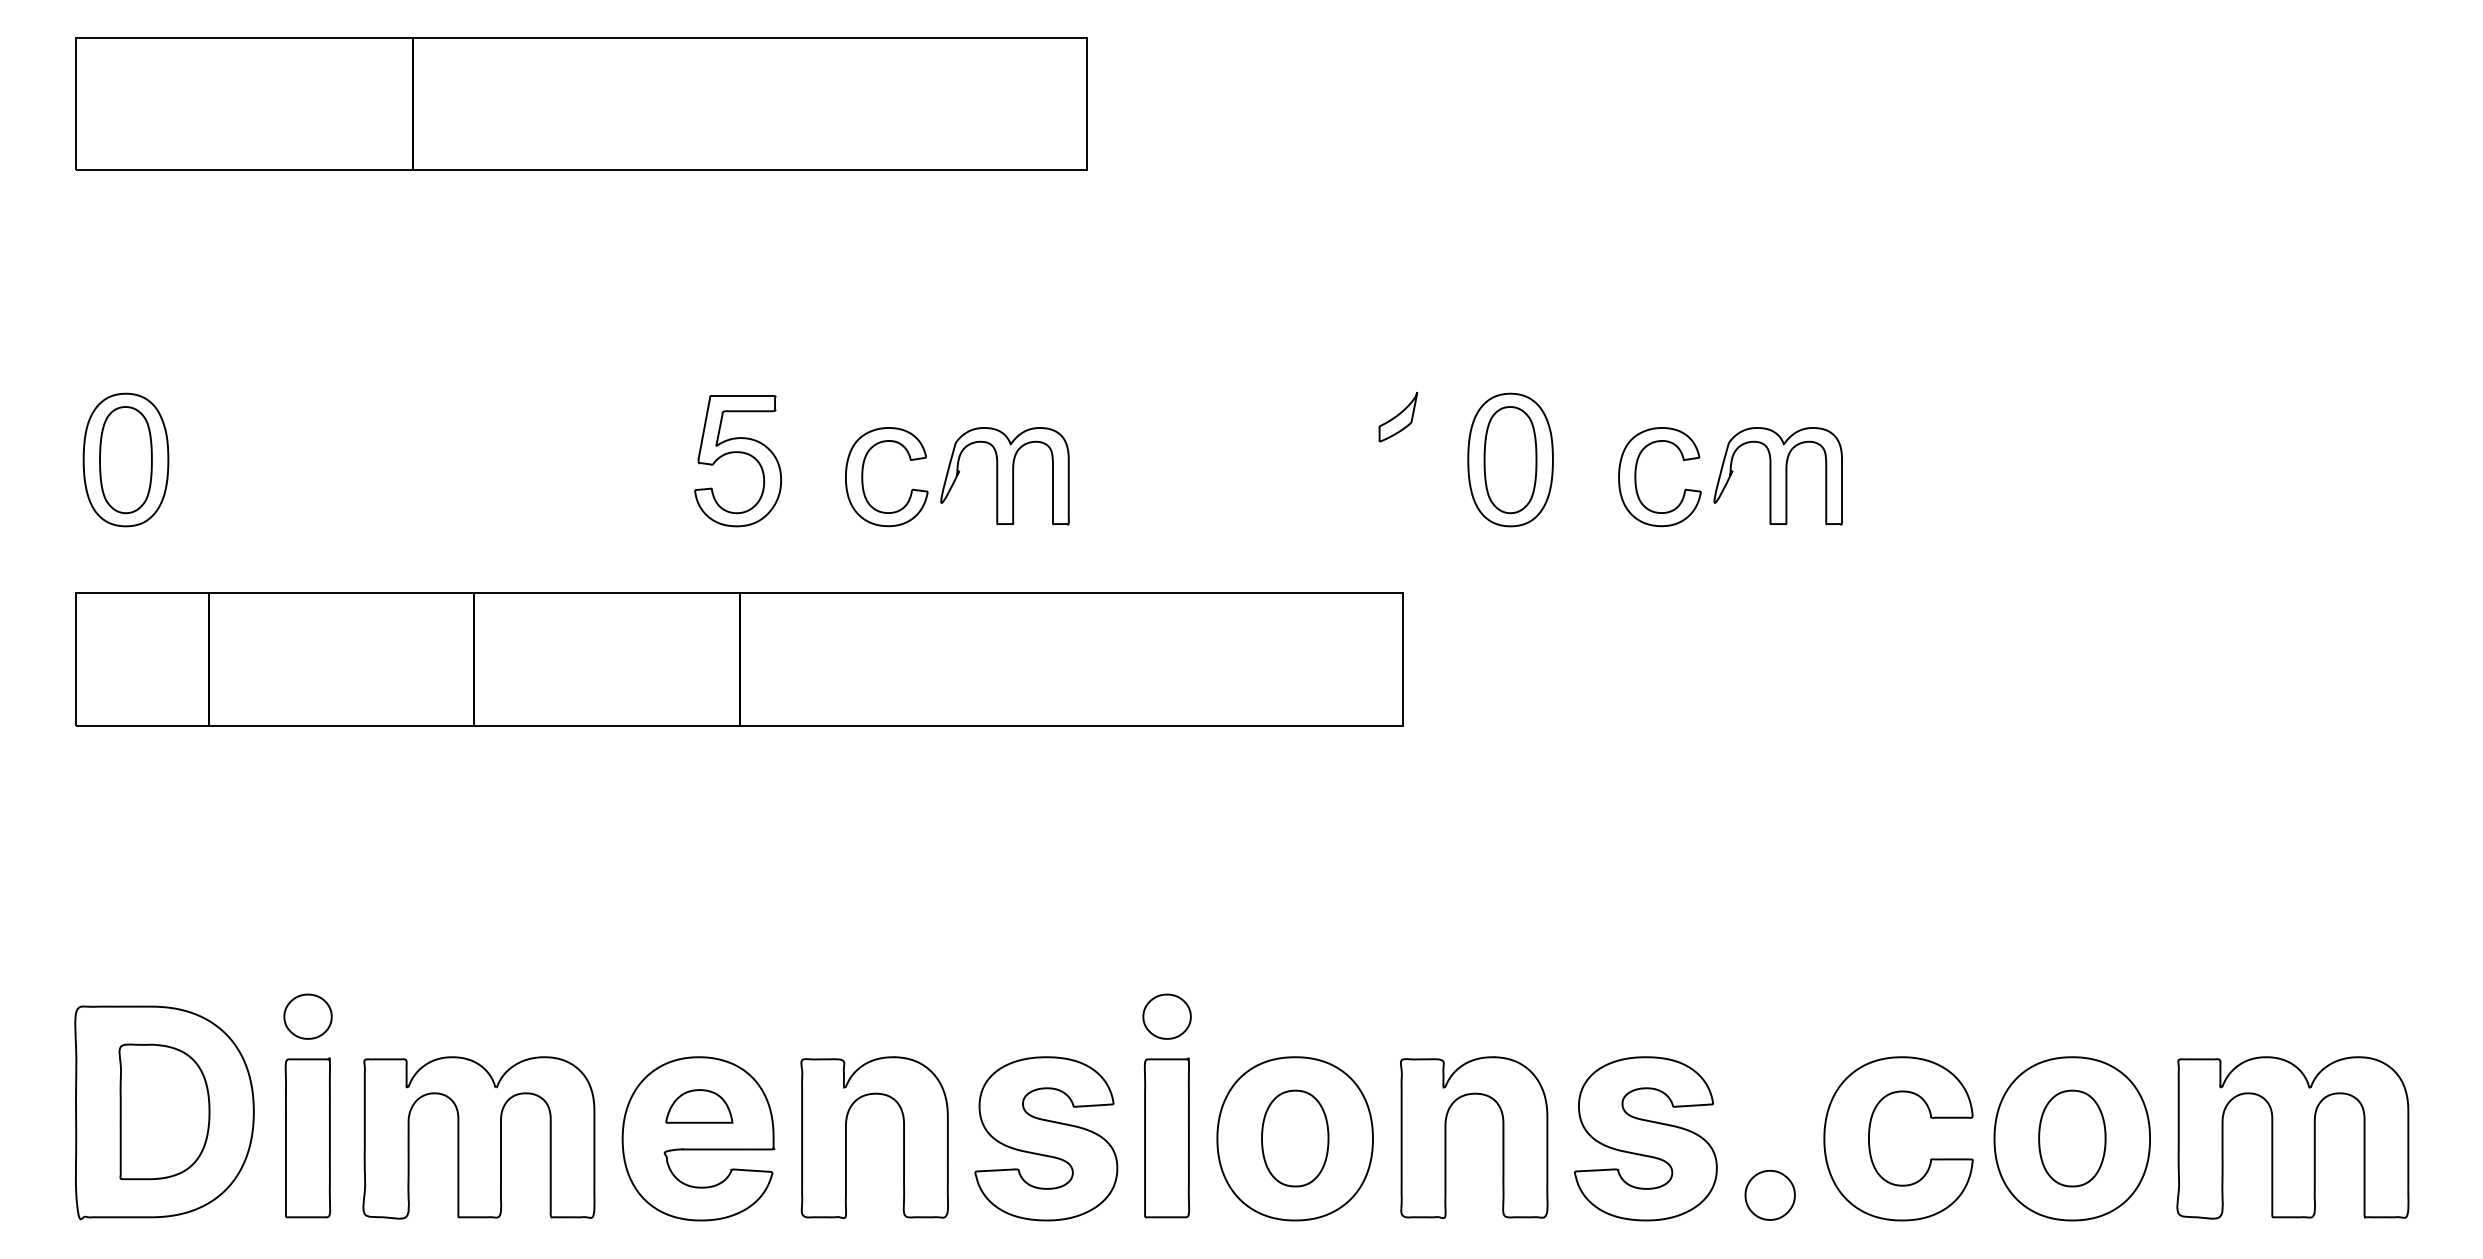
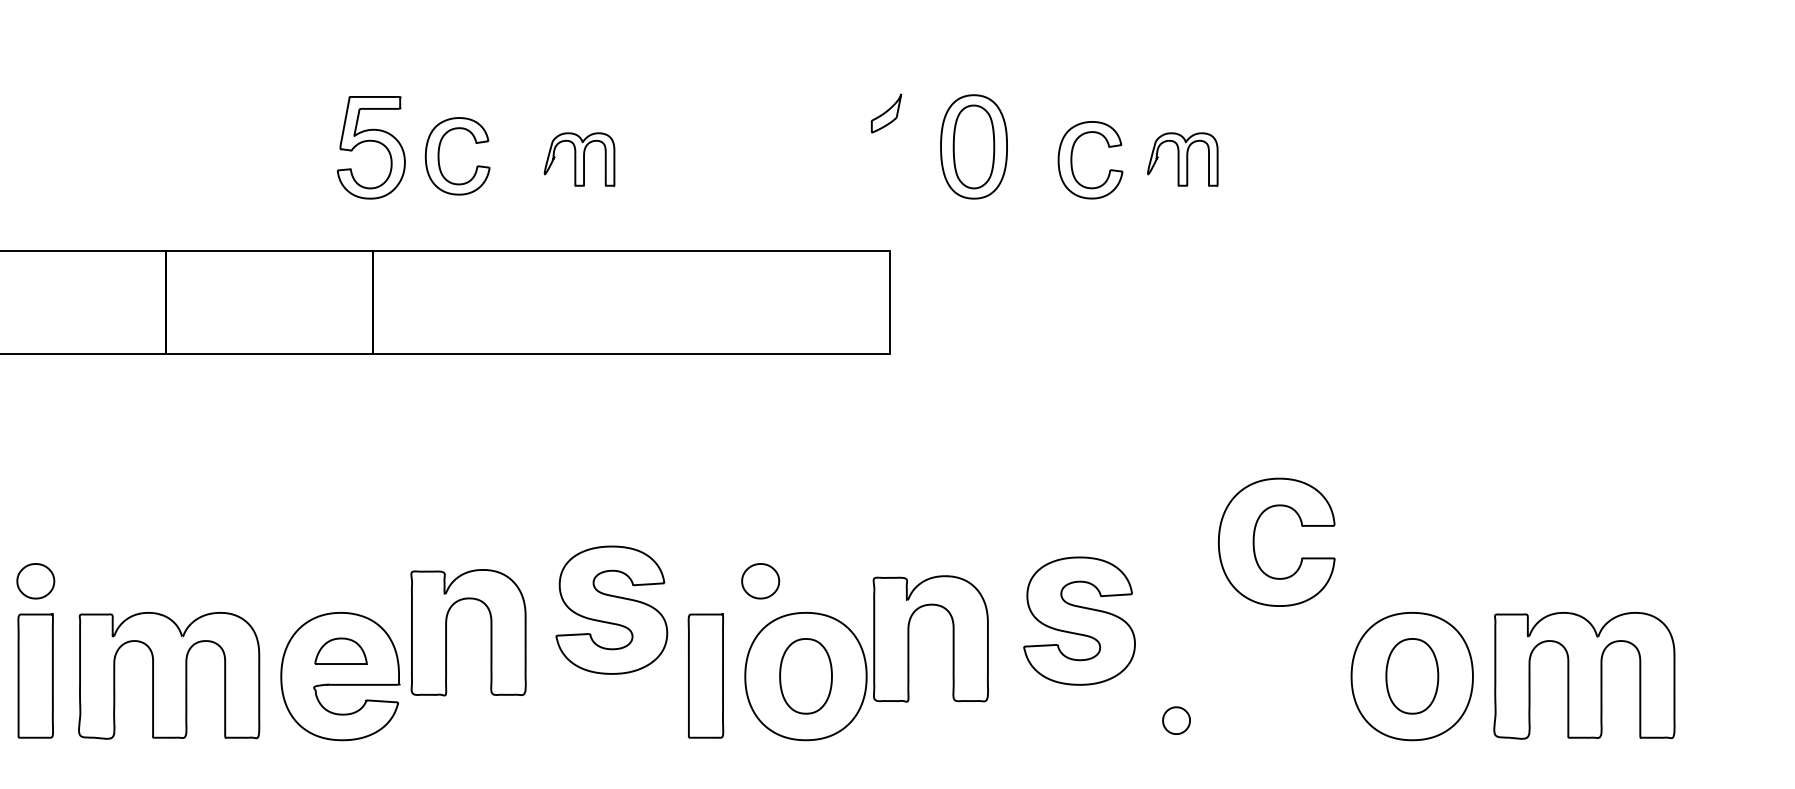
part: (1004, 476) -> (579, 159), size x0.7
part: (1777, 476) -> (1182, 159), size x0.7
part: (863, 477) -> (439, 156), moved
part: (1166, 1016) -> (760, 581), moved
part: (846, 1137) -> (446, 632), moved
part: (1446, 1137) -> (909, 638), moved
part: (1046, 1138) -> (611, 609), moved
part: (1645, 1138) -> (1079, 620), moved
part: (1870, 1144) -> (1254, 546), moved
part: (1769, 1195) -> (1176, 720), size x0.7

